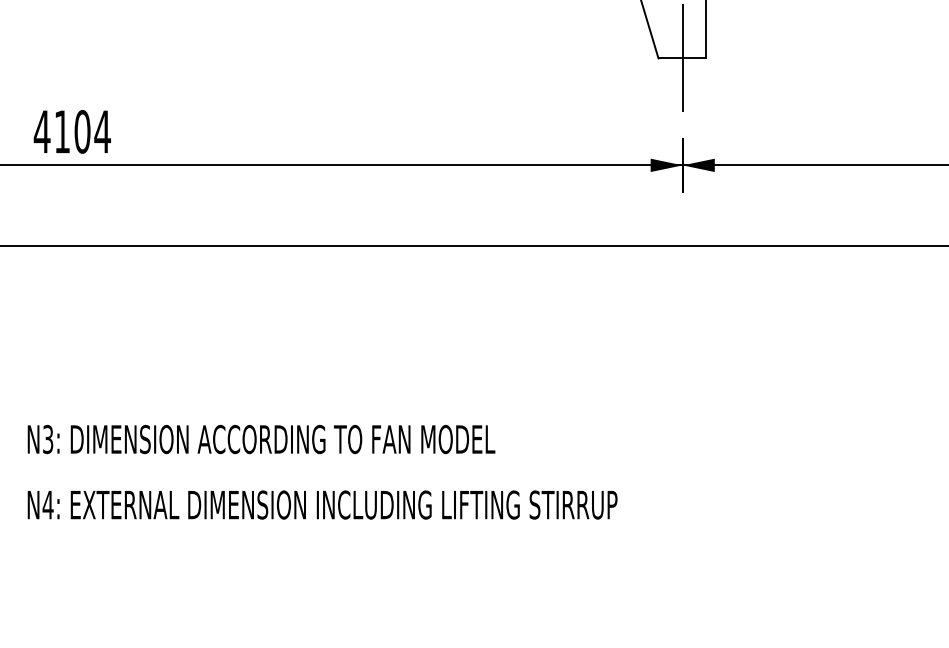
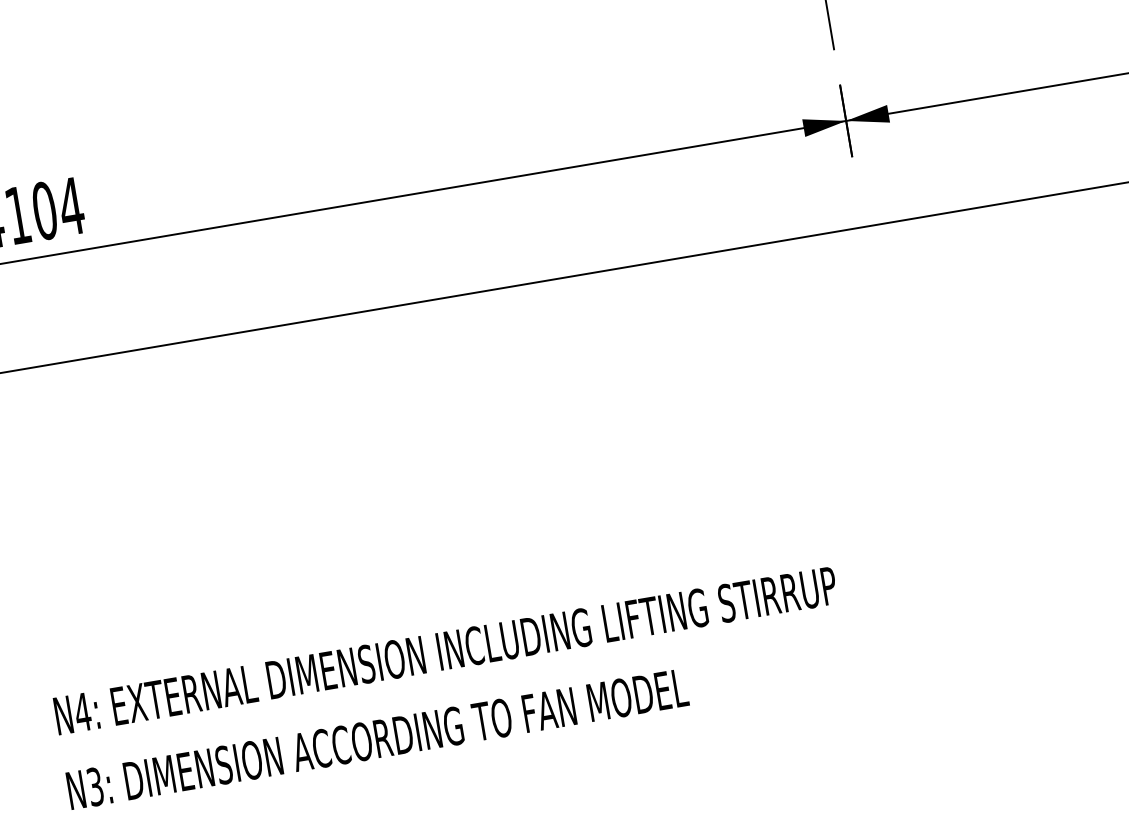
text: (261, 439) -> (377, 739), moved

